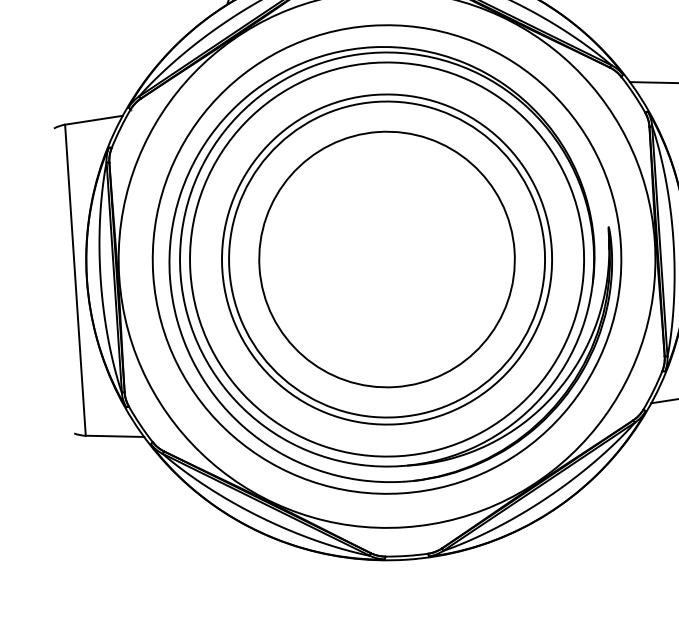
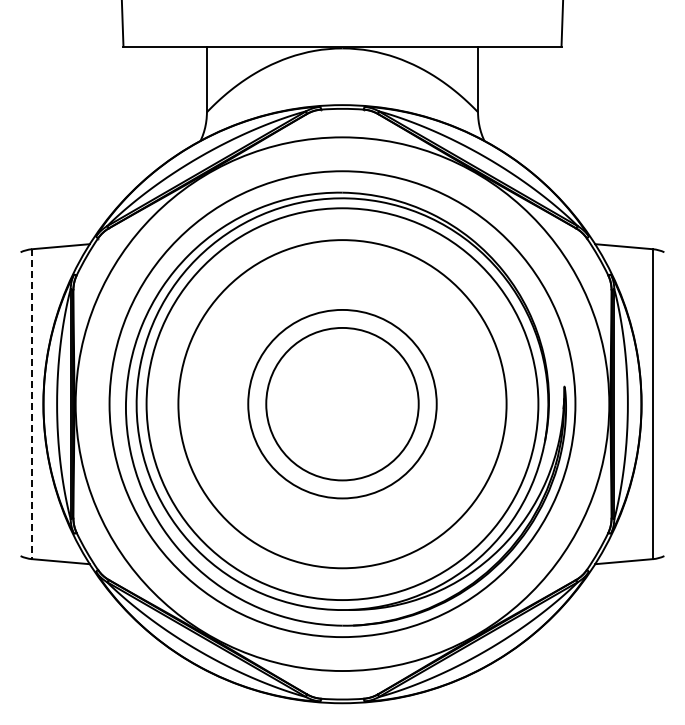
circle: (387, 259) -> (342, 404), size x0.6
circle: (387, 259) -> (342, 404), size x0.6
line: (75, 280) -> (32, 404), solid -> dashed

